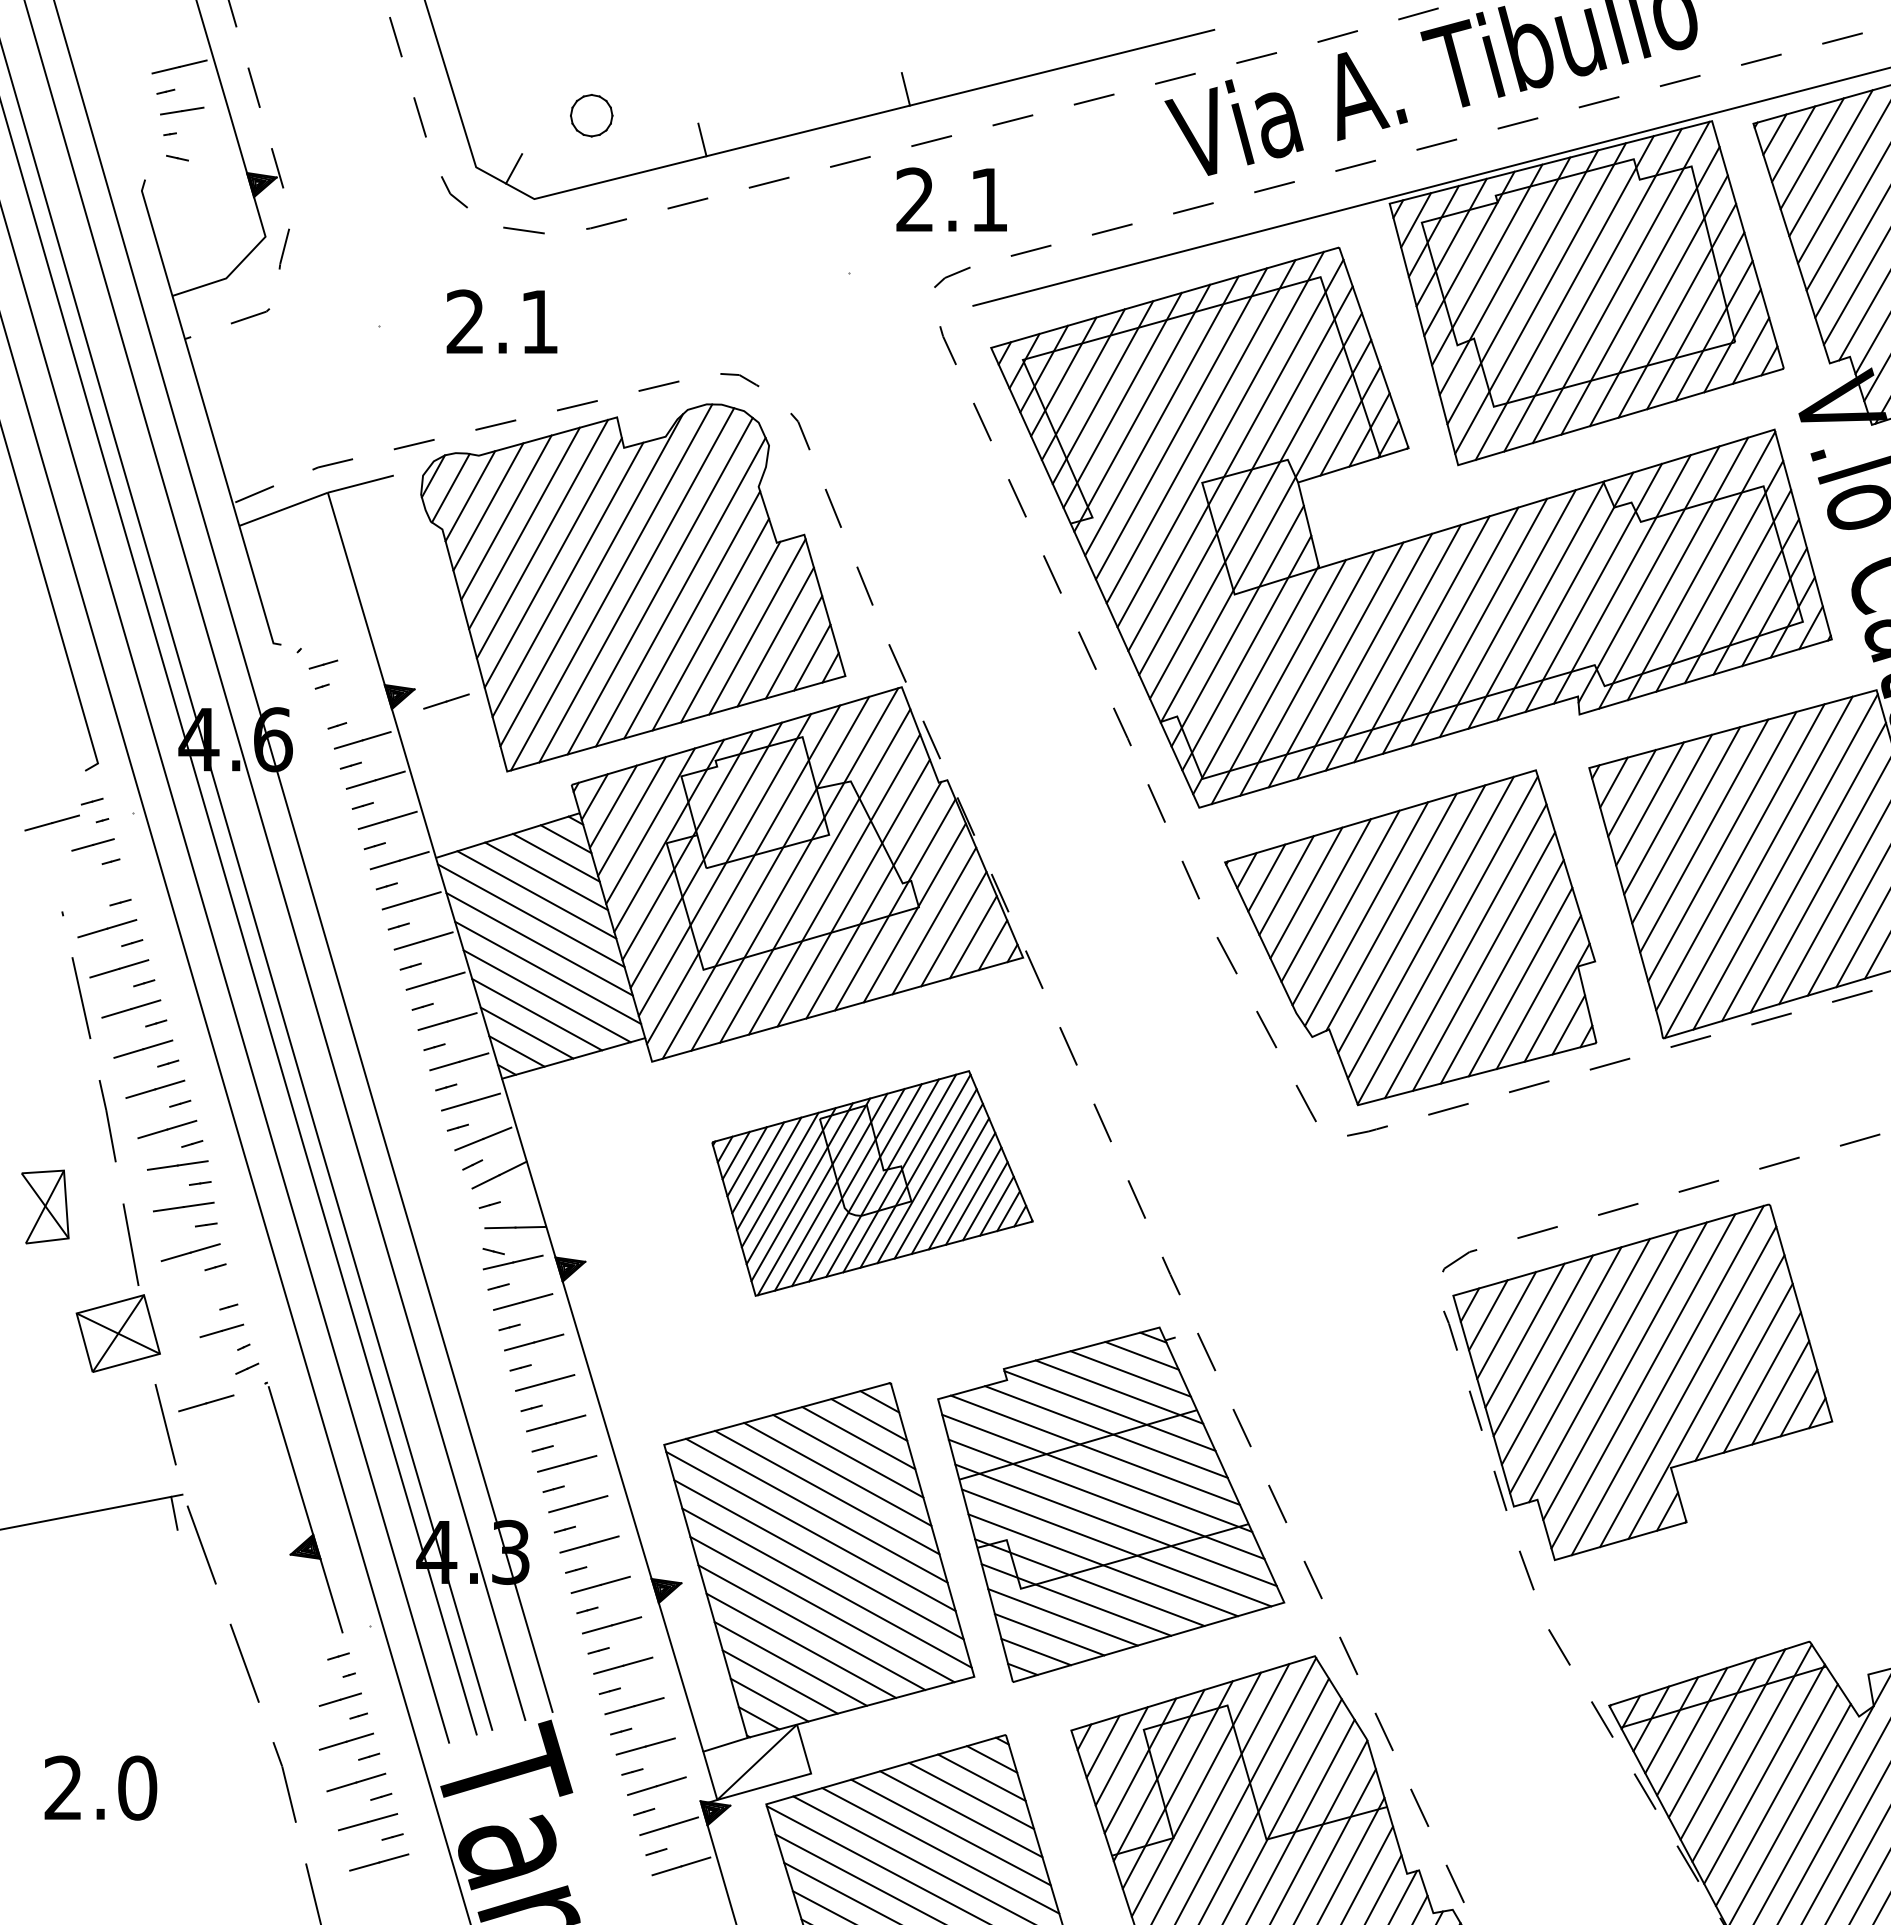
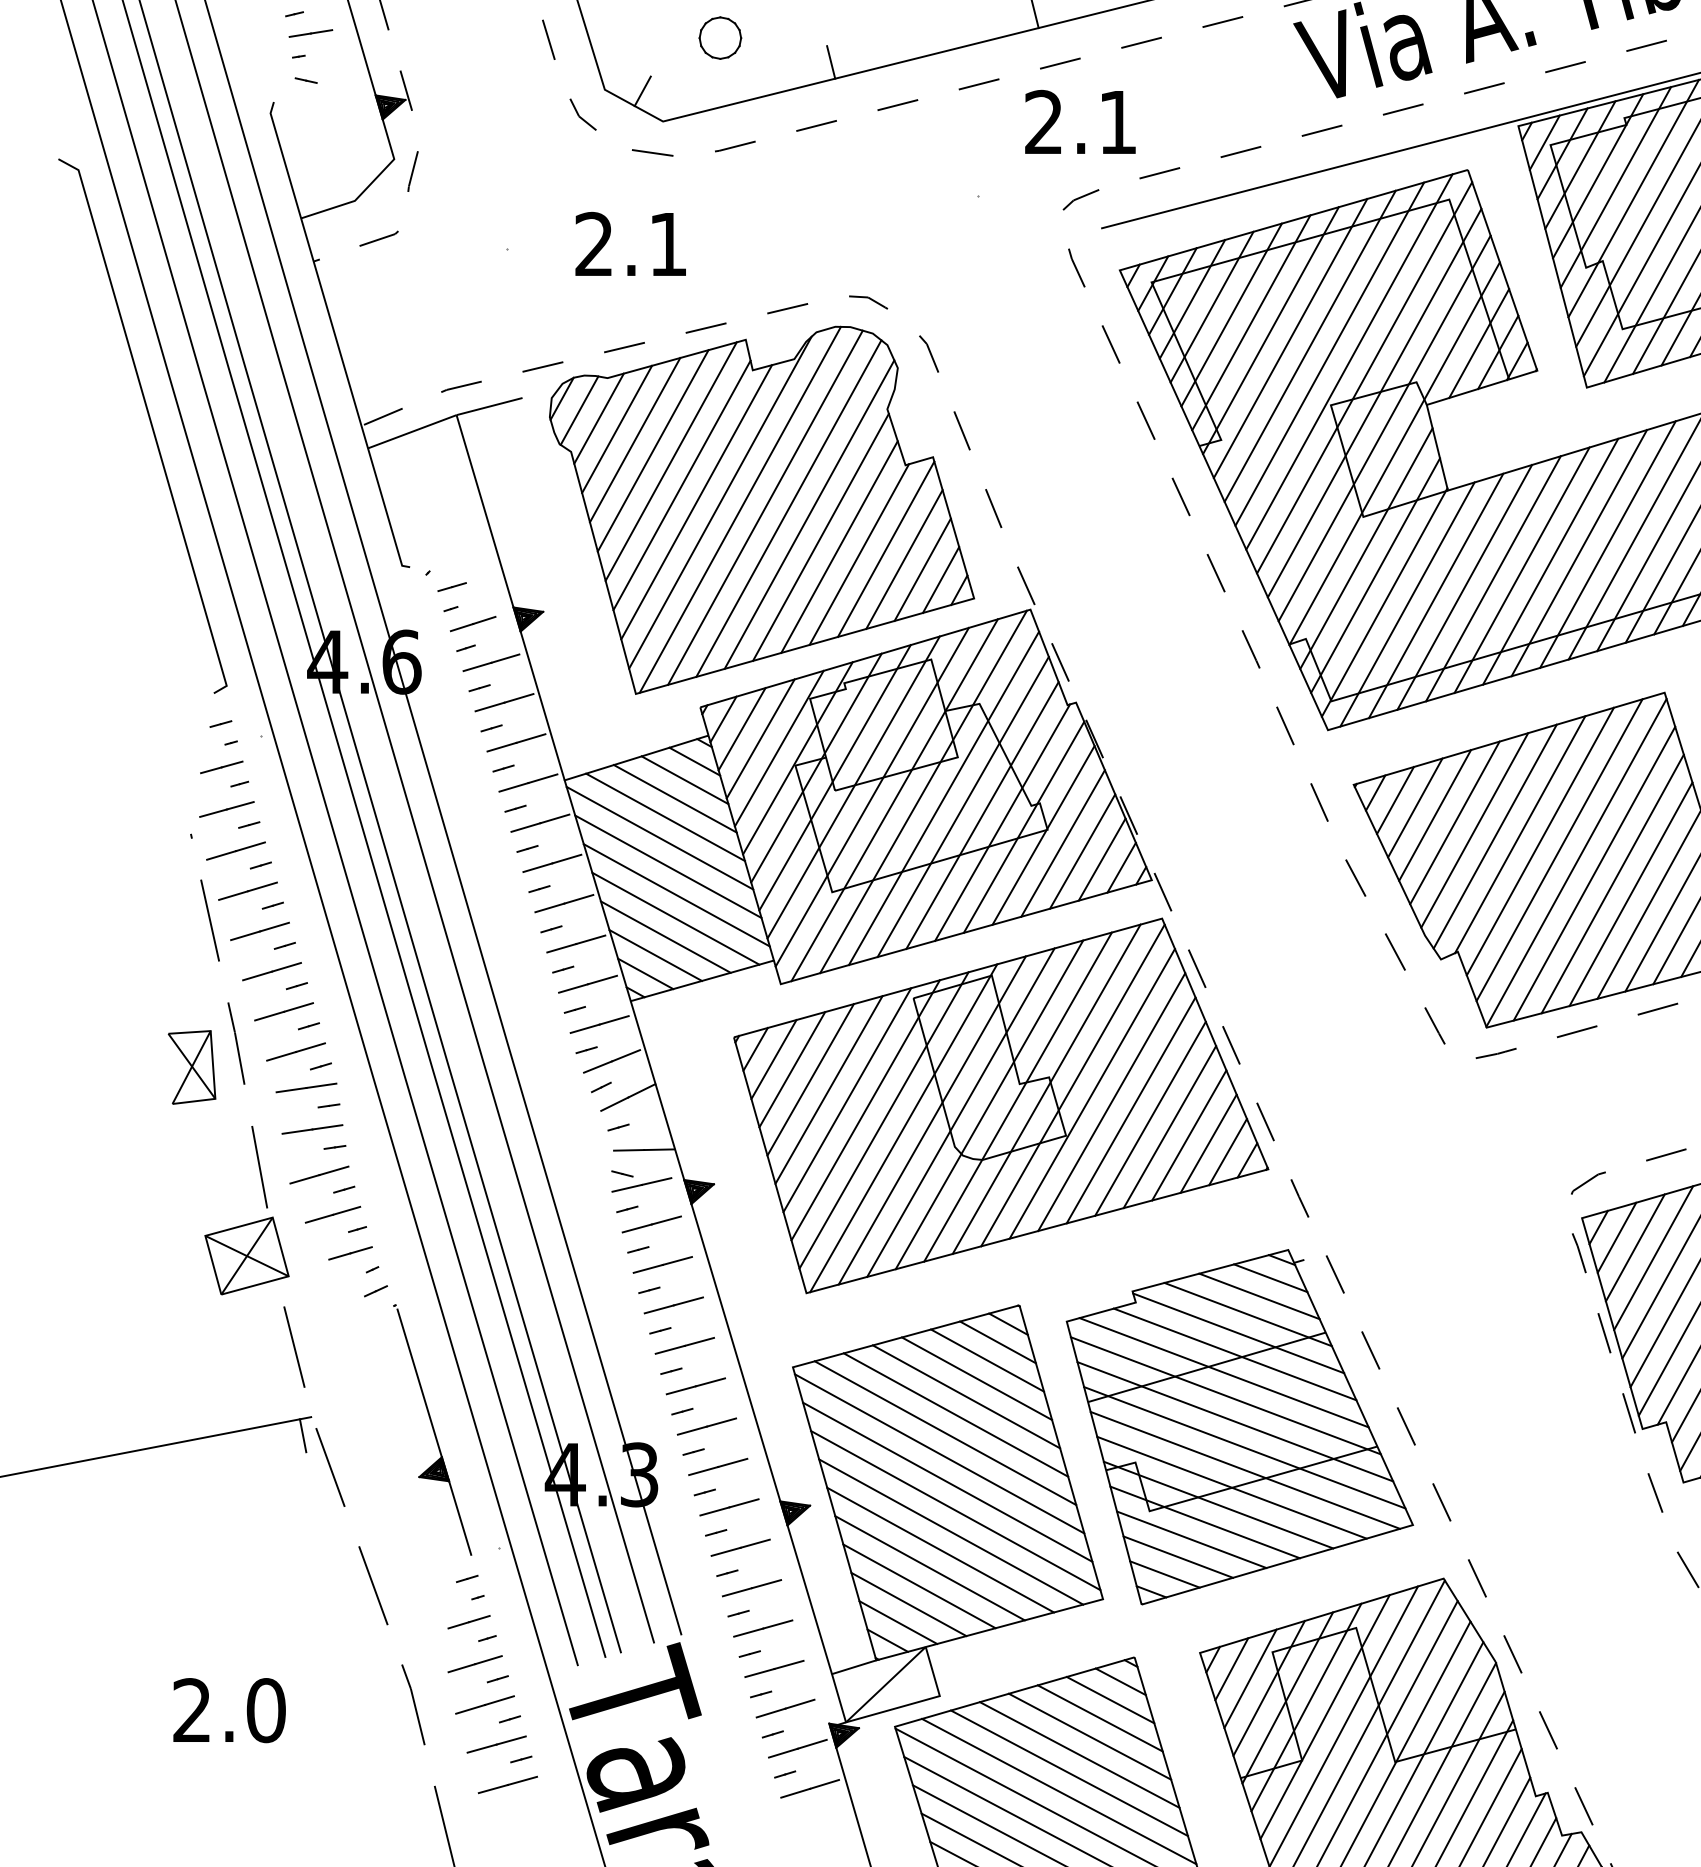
line: (446, 701) -> (473, 623), moved
line: (51, 822) -> (226, 808), moved
part: (872, 1183) -> (1001, 1105), size x1.67
part: (45, 1206) -> (192, 1066), moved
line: (206, 1403) -> (333, 1214), moved

